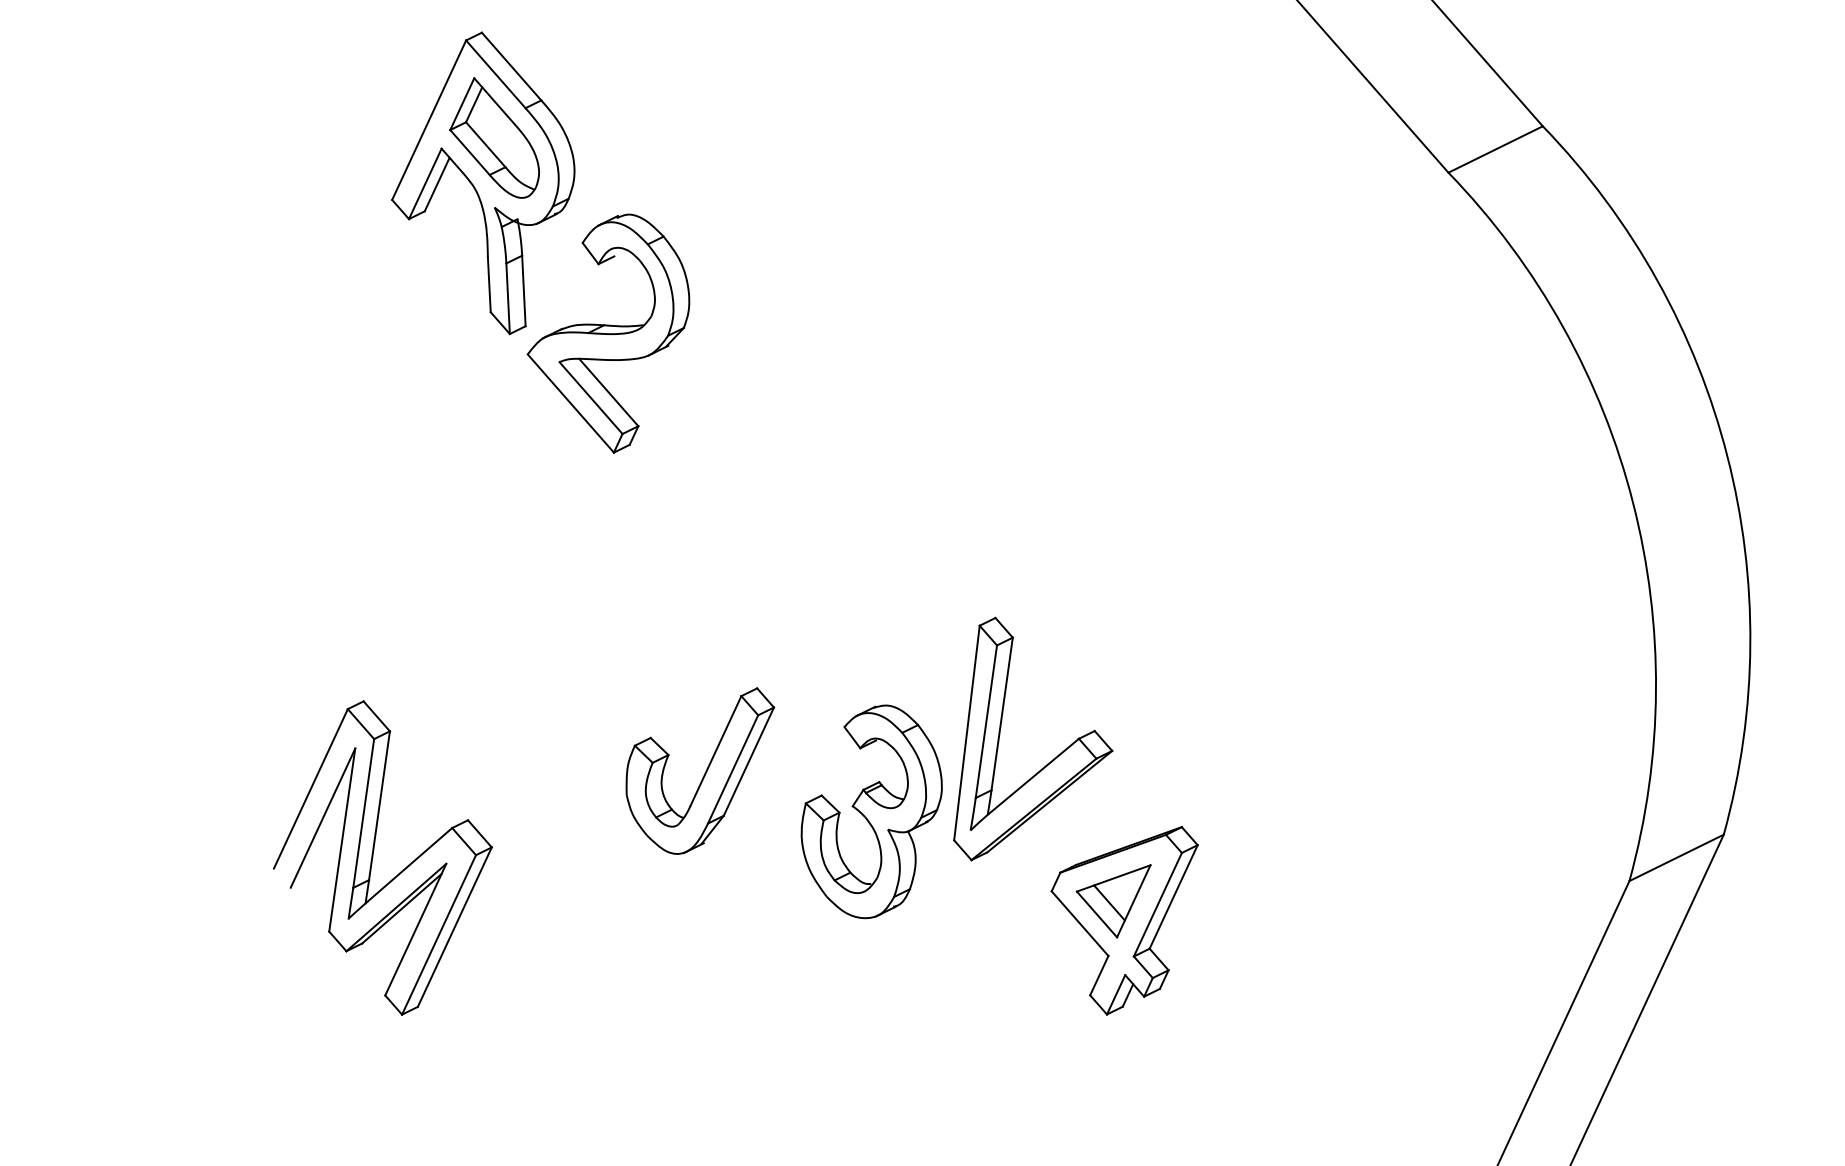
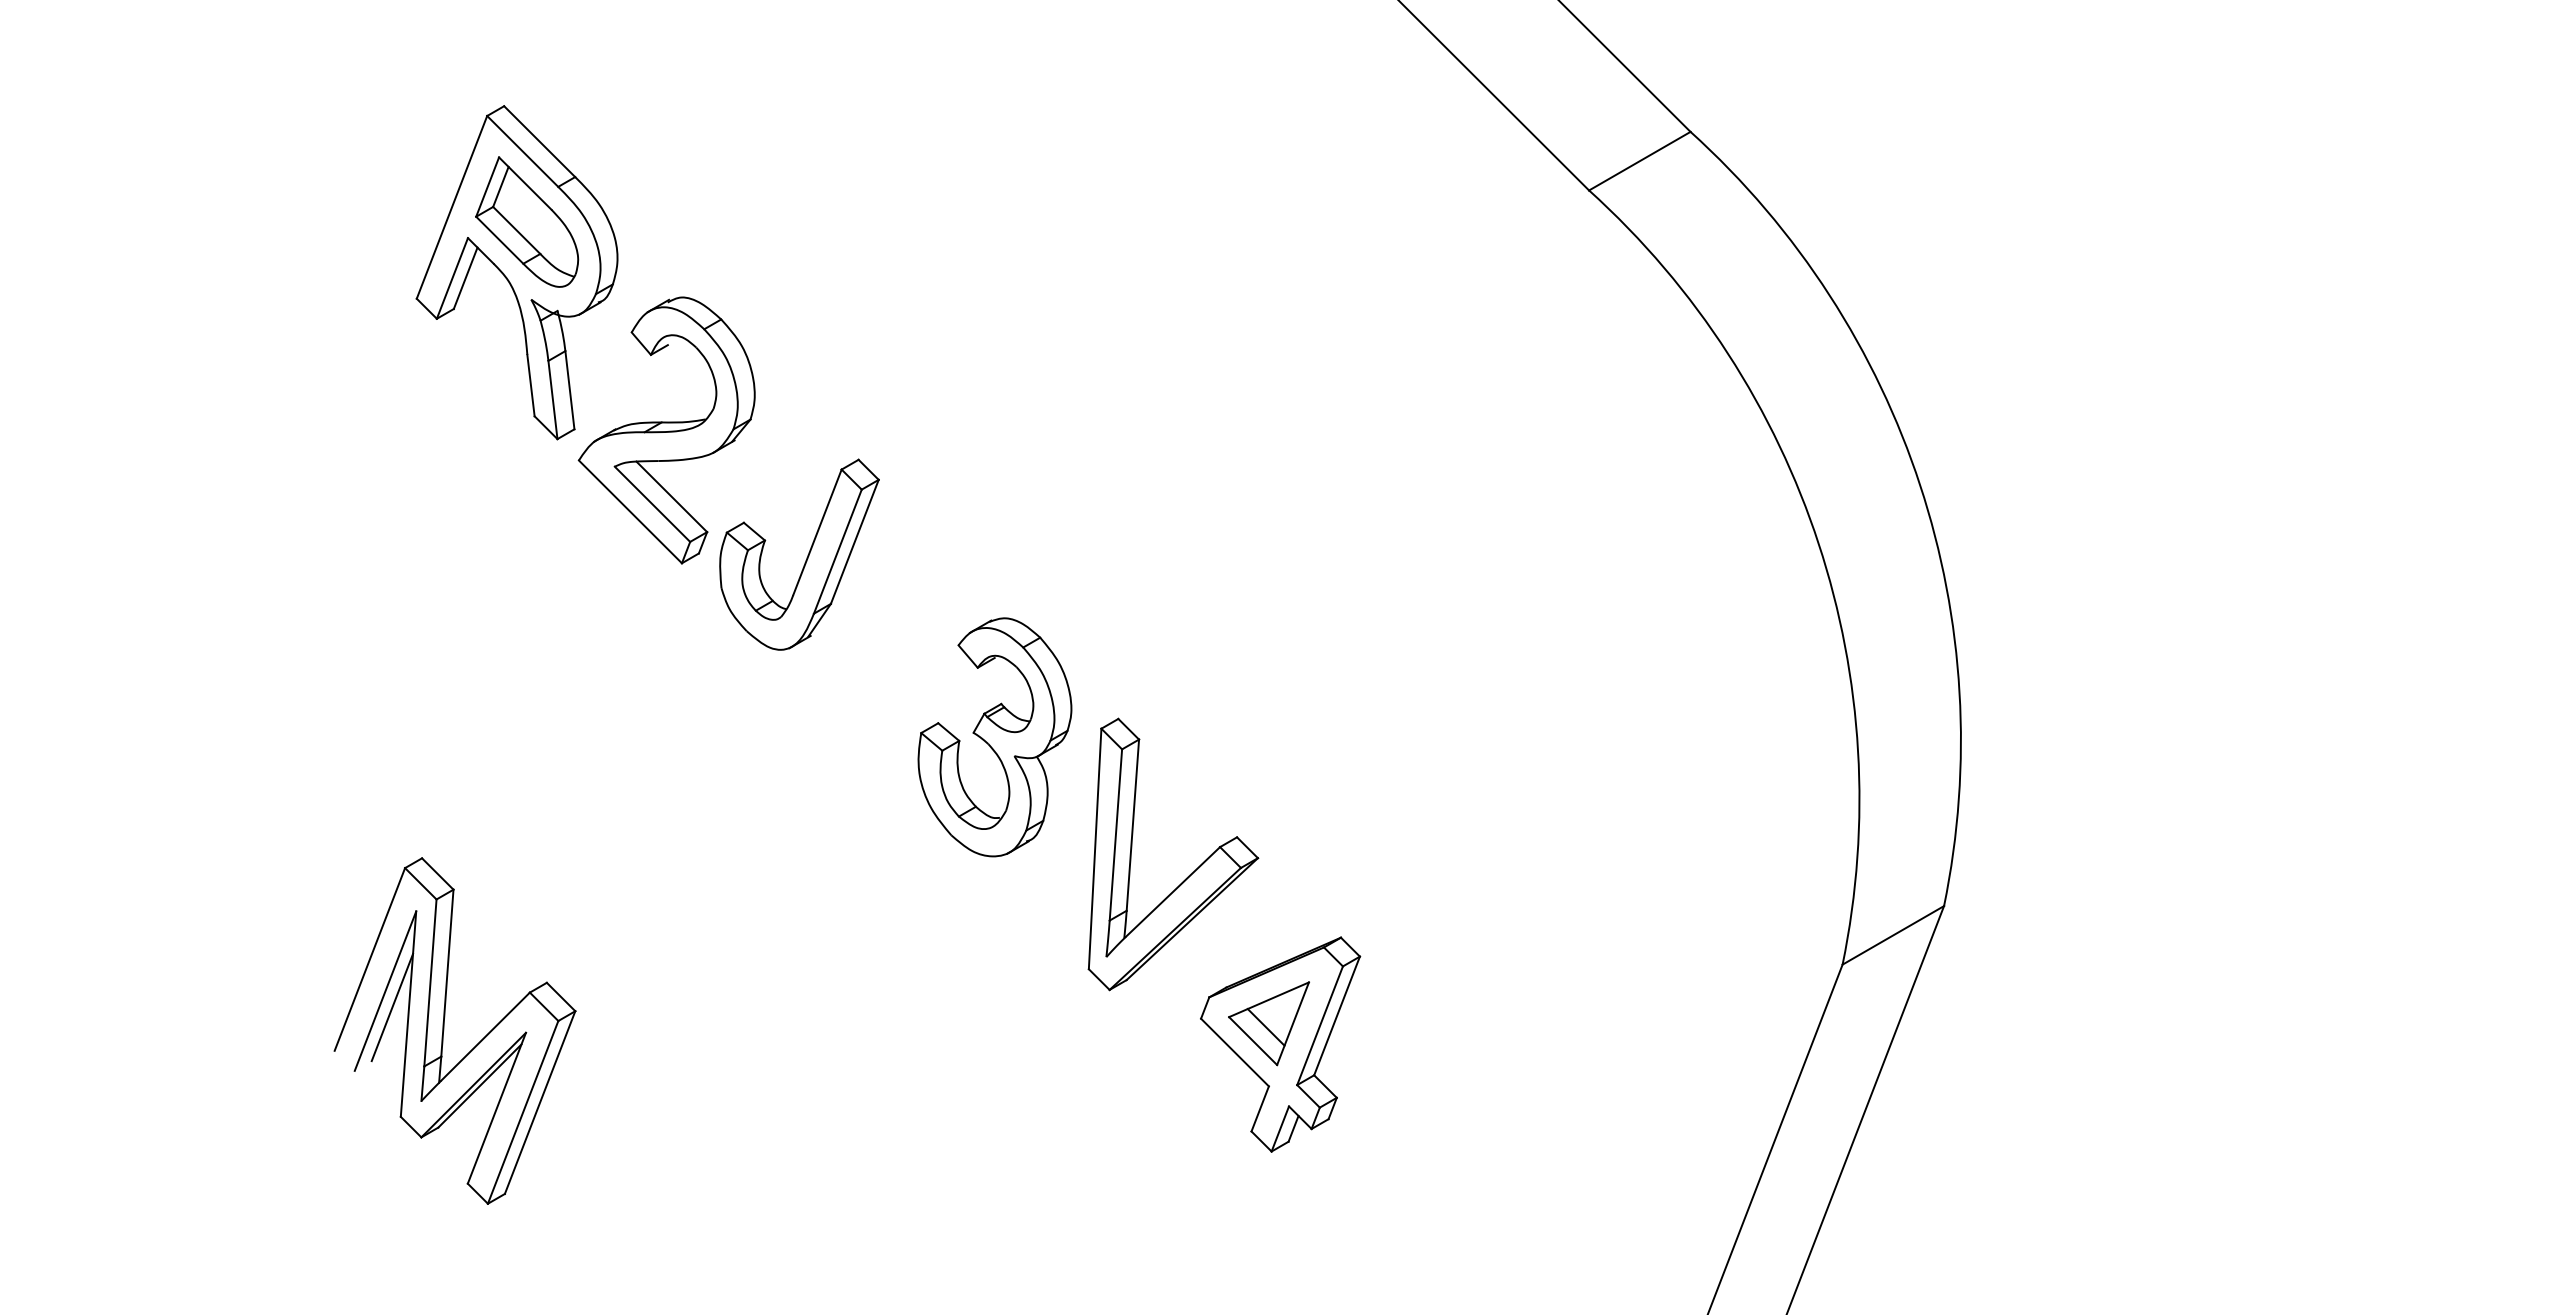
part: (704, 772) -> (806, 557), moved
part: (871, 811) -> (994, 737), moved
line: (328, 833) -> (392, 1007), added

